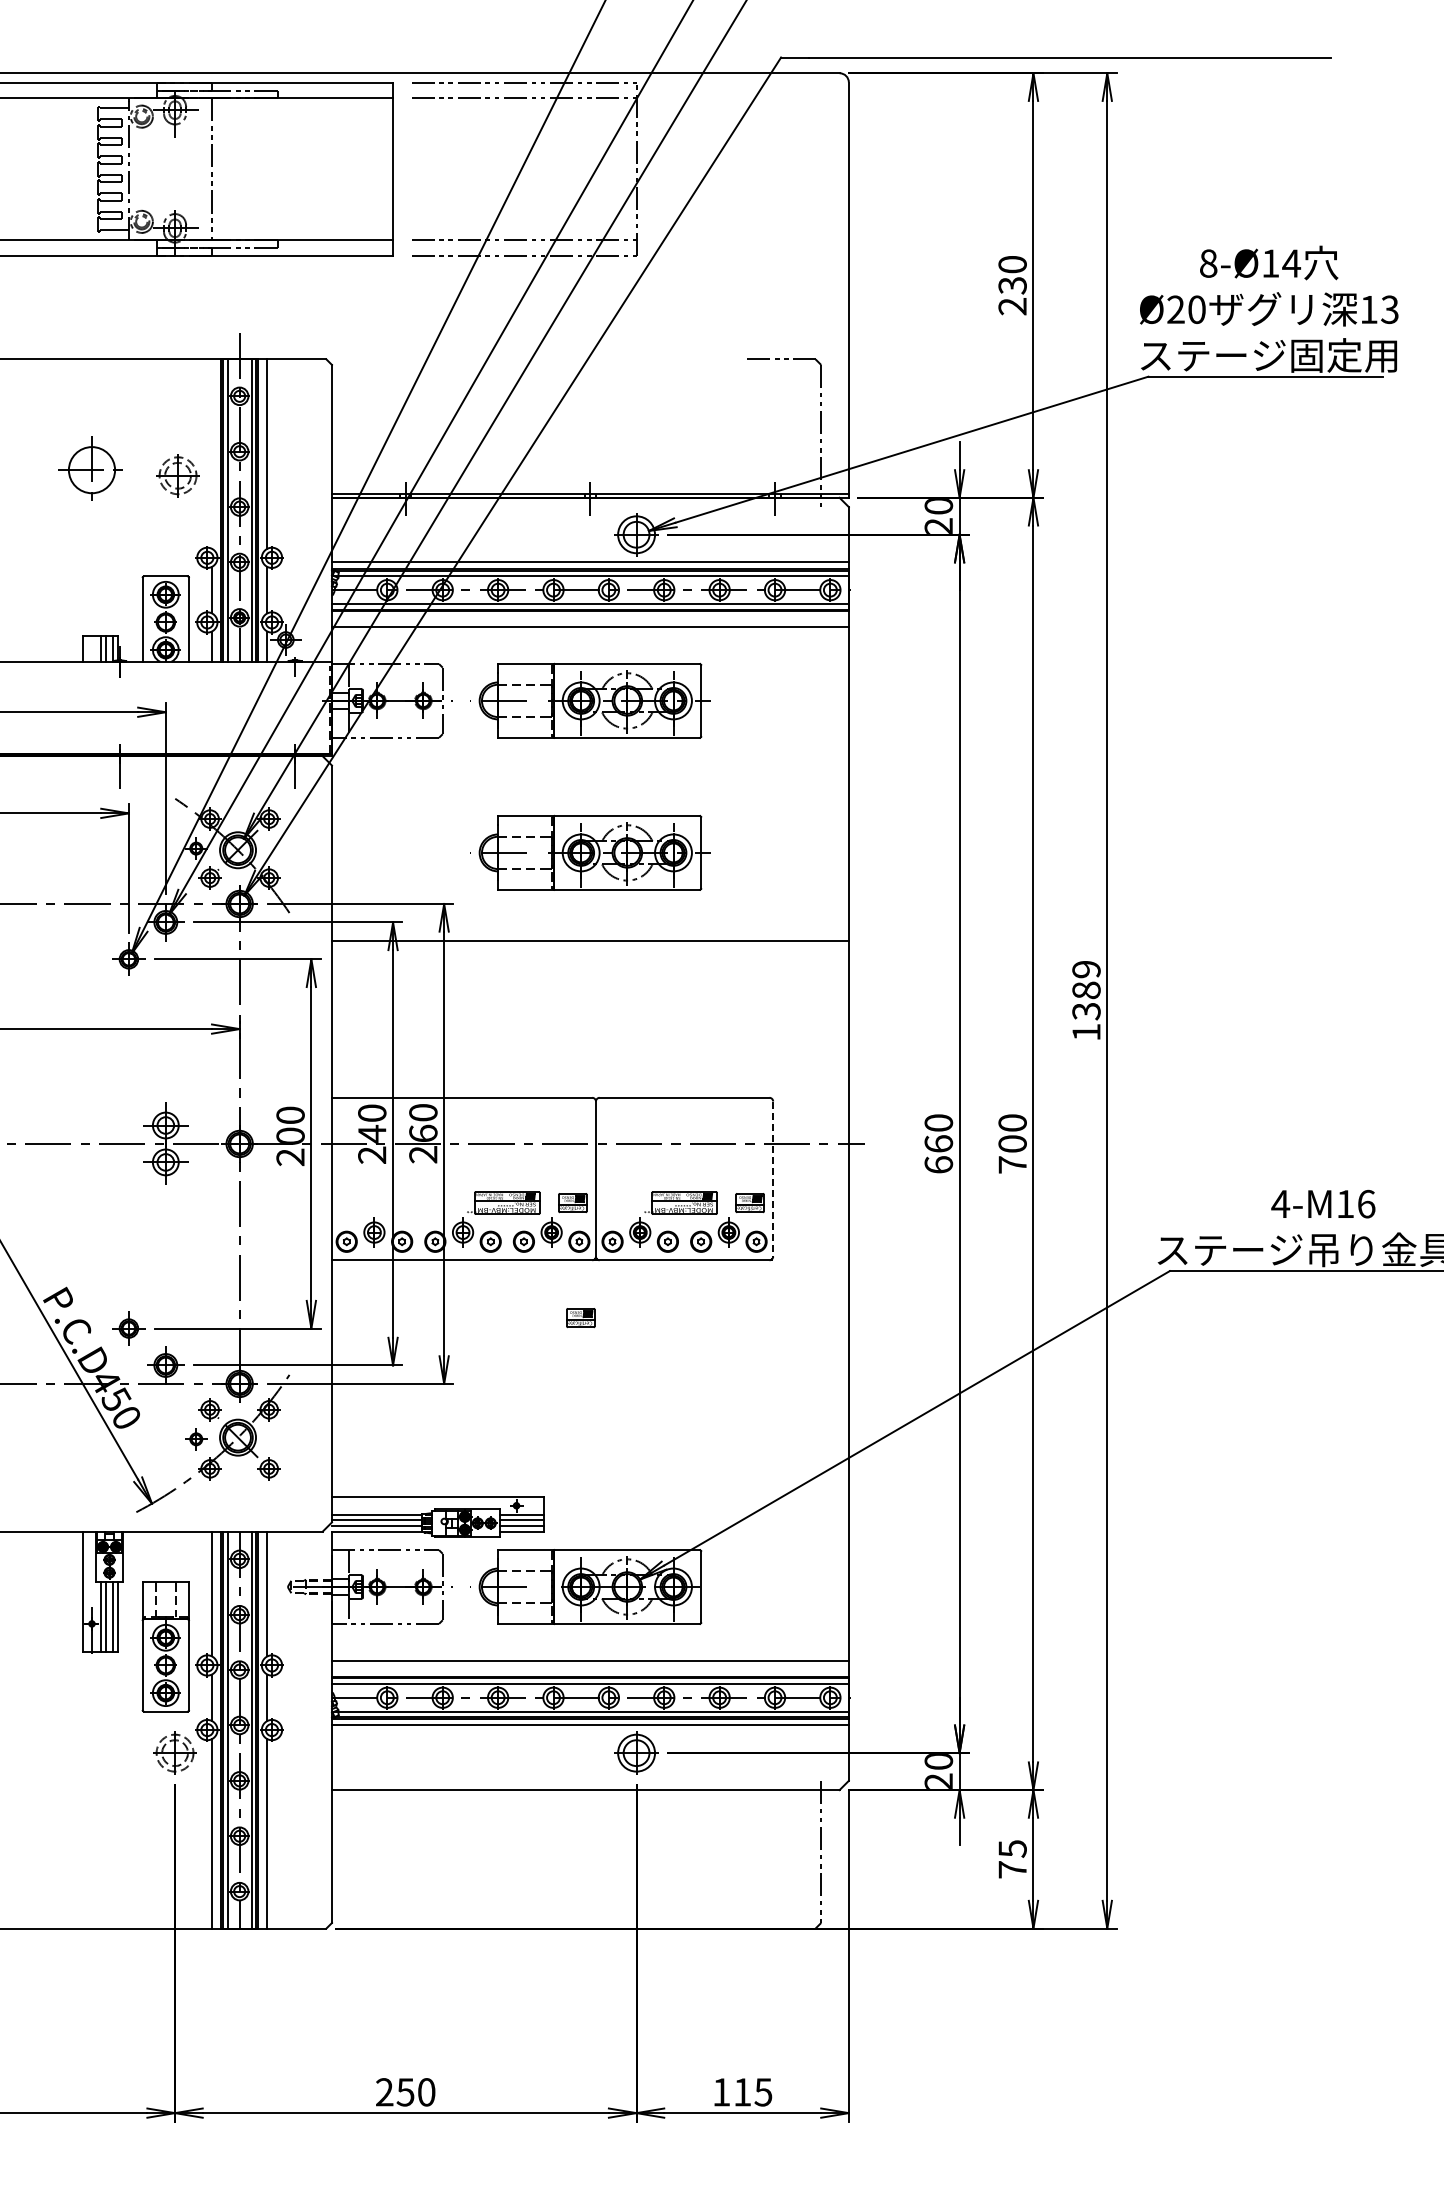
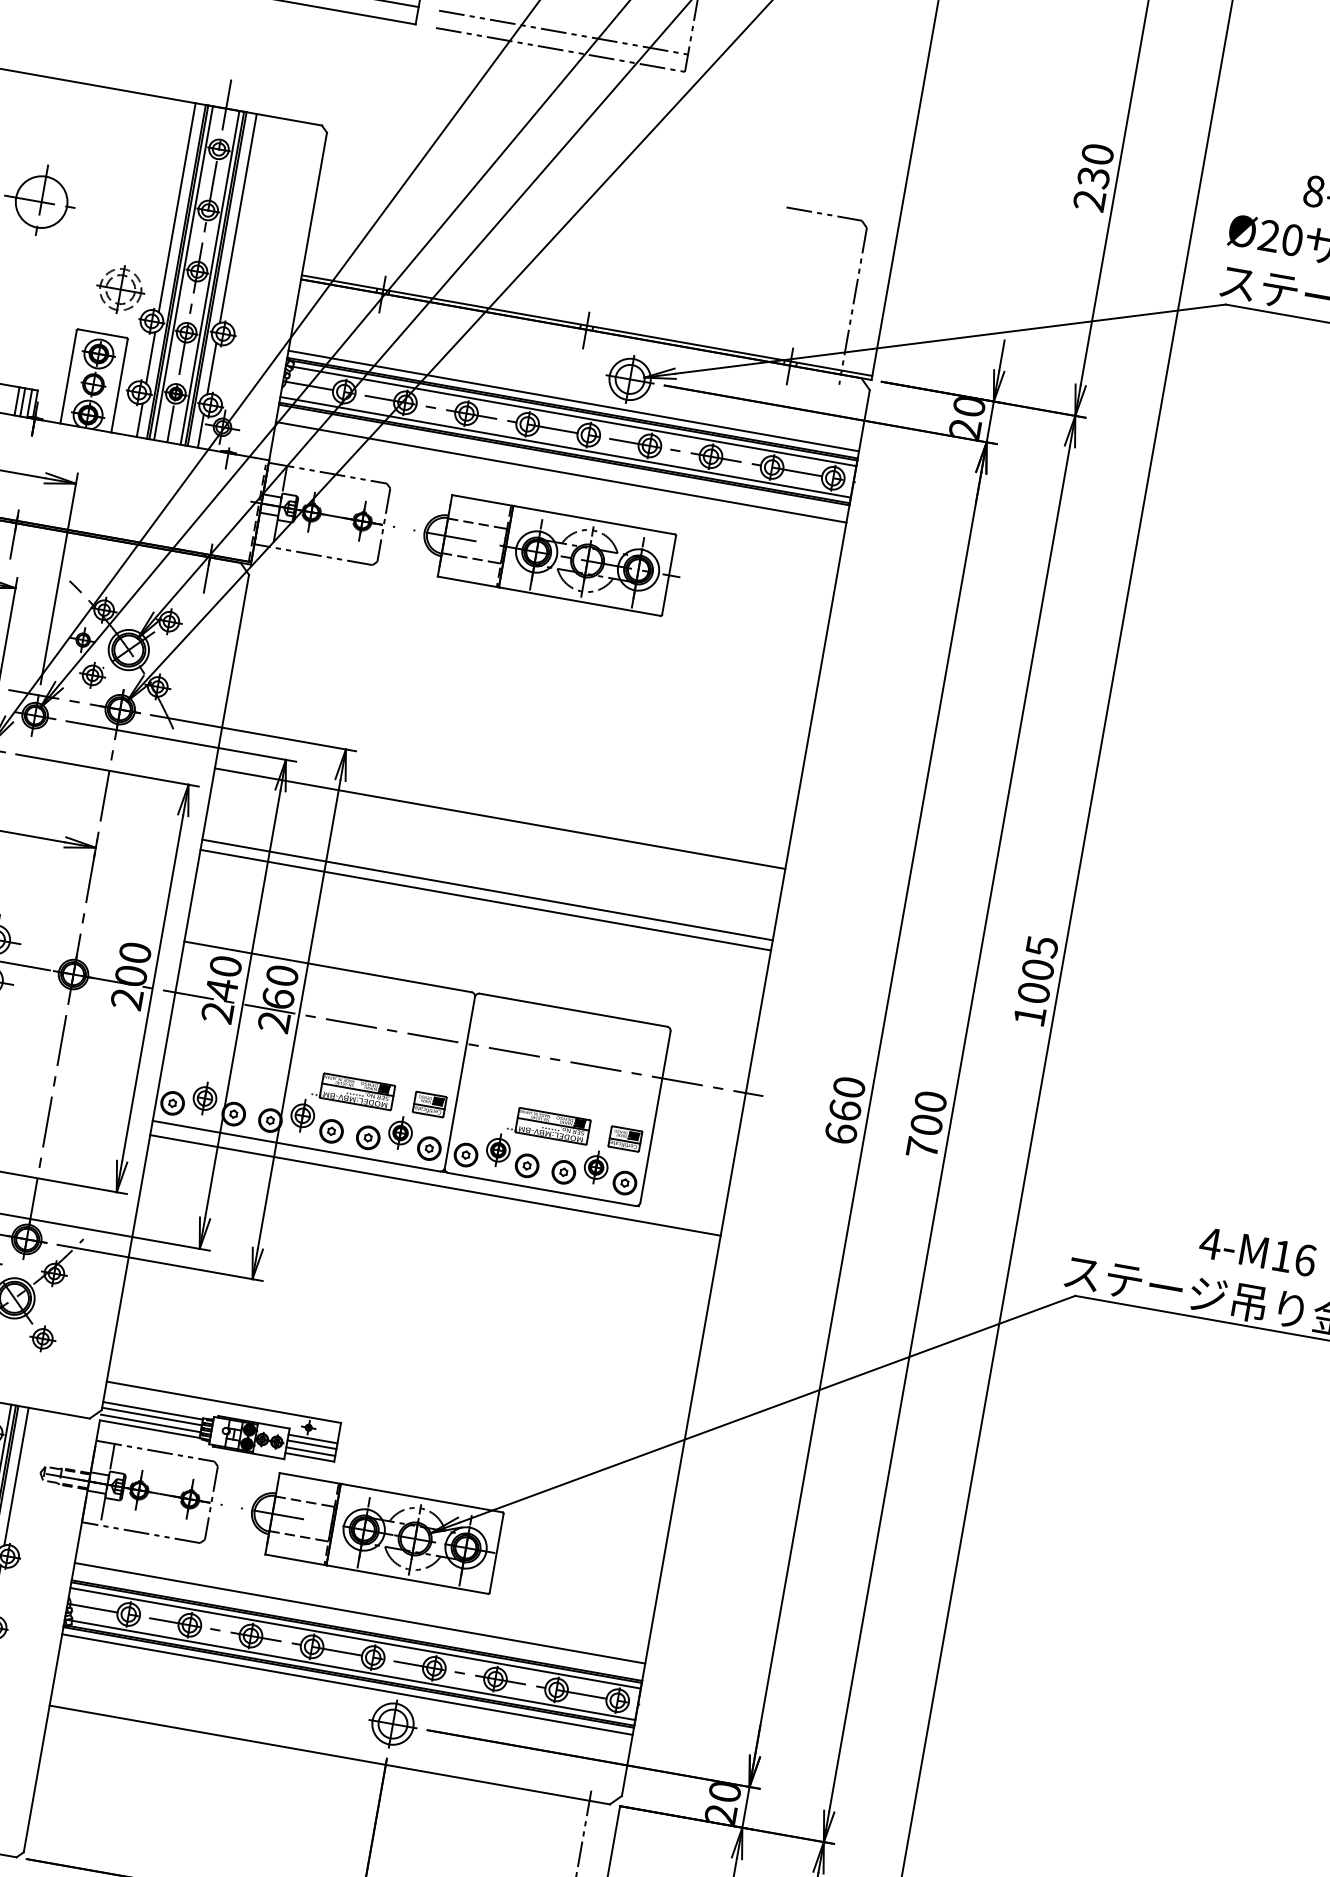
line: (211, 453) -> (176, 207), added
part: (177, 475) -> (120, 289), moved
part: (590, 852) -> (517, 721), removed
text: (1086, 990) -> (1038, 969), 1389 -> 1005
line: (589, 1005) -> (486, 889), added
line: (589, 1014) -> (484, 899), added
line: (773, 1179) -> (655, 1117), dashed -> solid
line: (589, 1273) -> (434, 1185), added
part: (580, 1318) -> (415, 1233), removed

